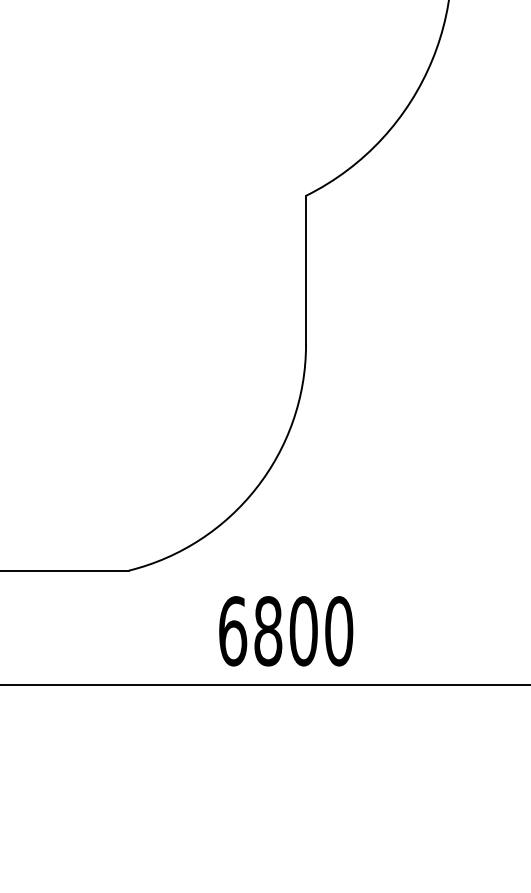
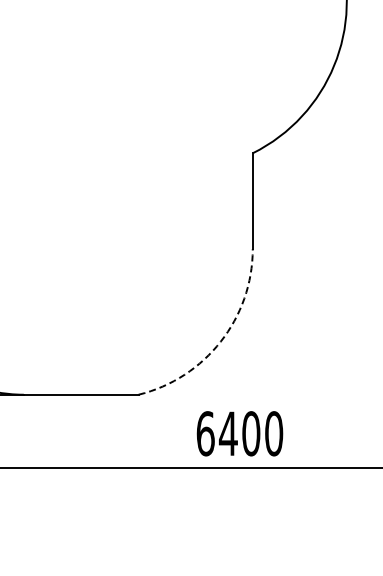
arc: (255, 488) -> (220, 341), solid -> dashed
text: (266, 630) -> (227, 433), 6800 -> 6400

